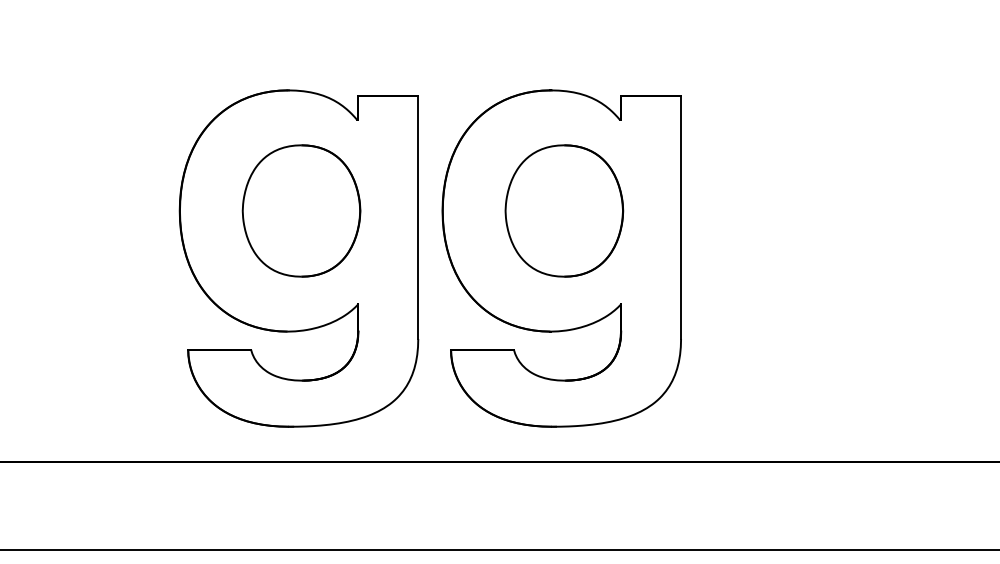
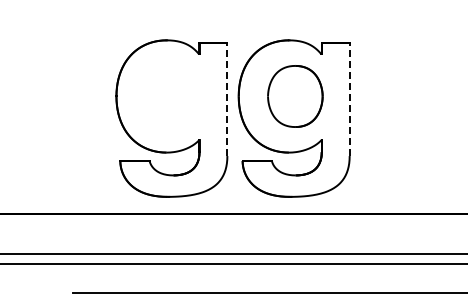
part: (300, 211) -> (172, 96), removed
line: (418, 217) -> (227, 99), solid -> dashed
line: (680, 217) -> (349, 99), solid -> dashed

